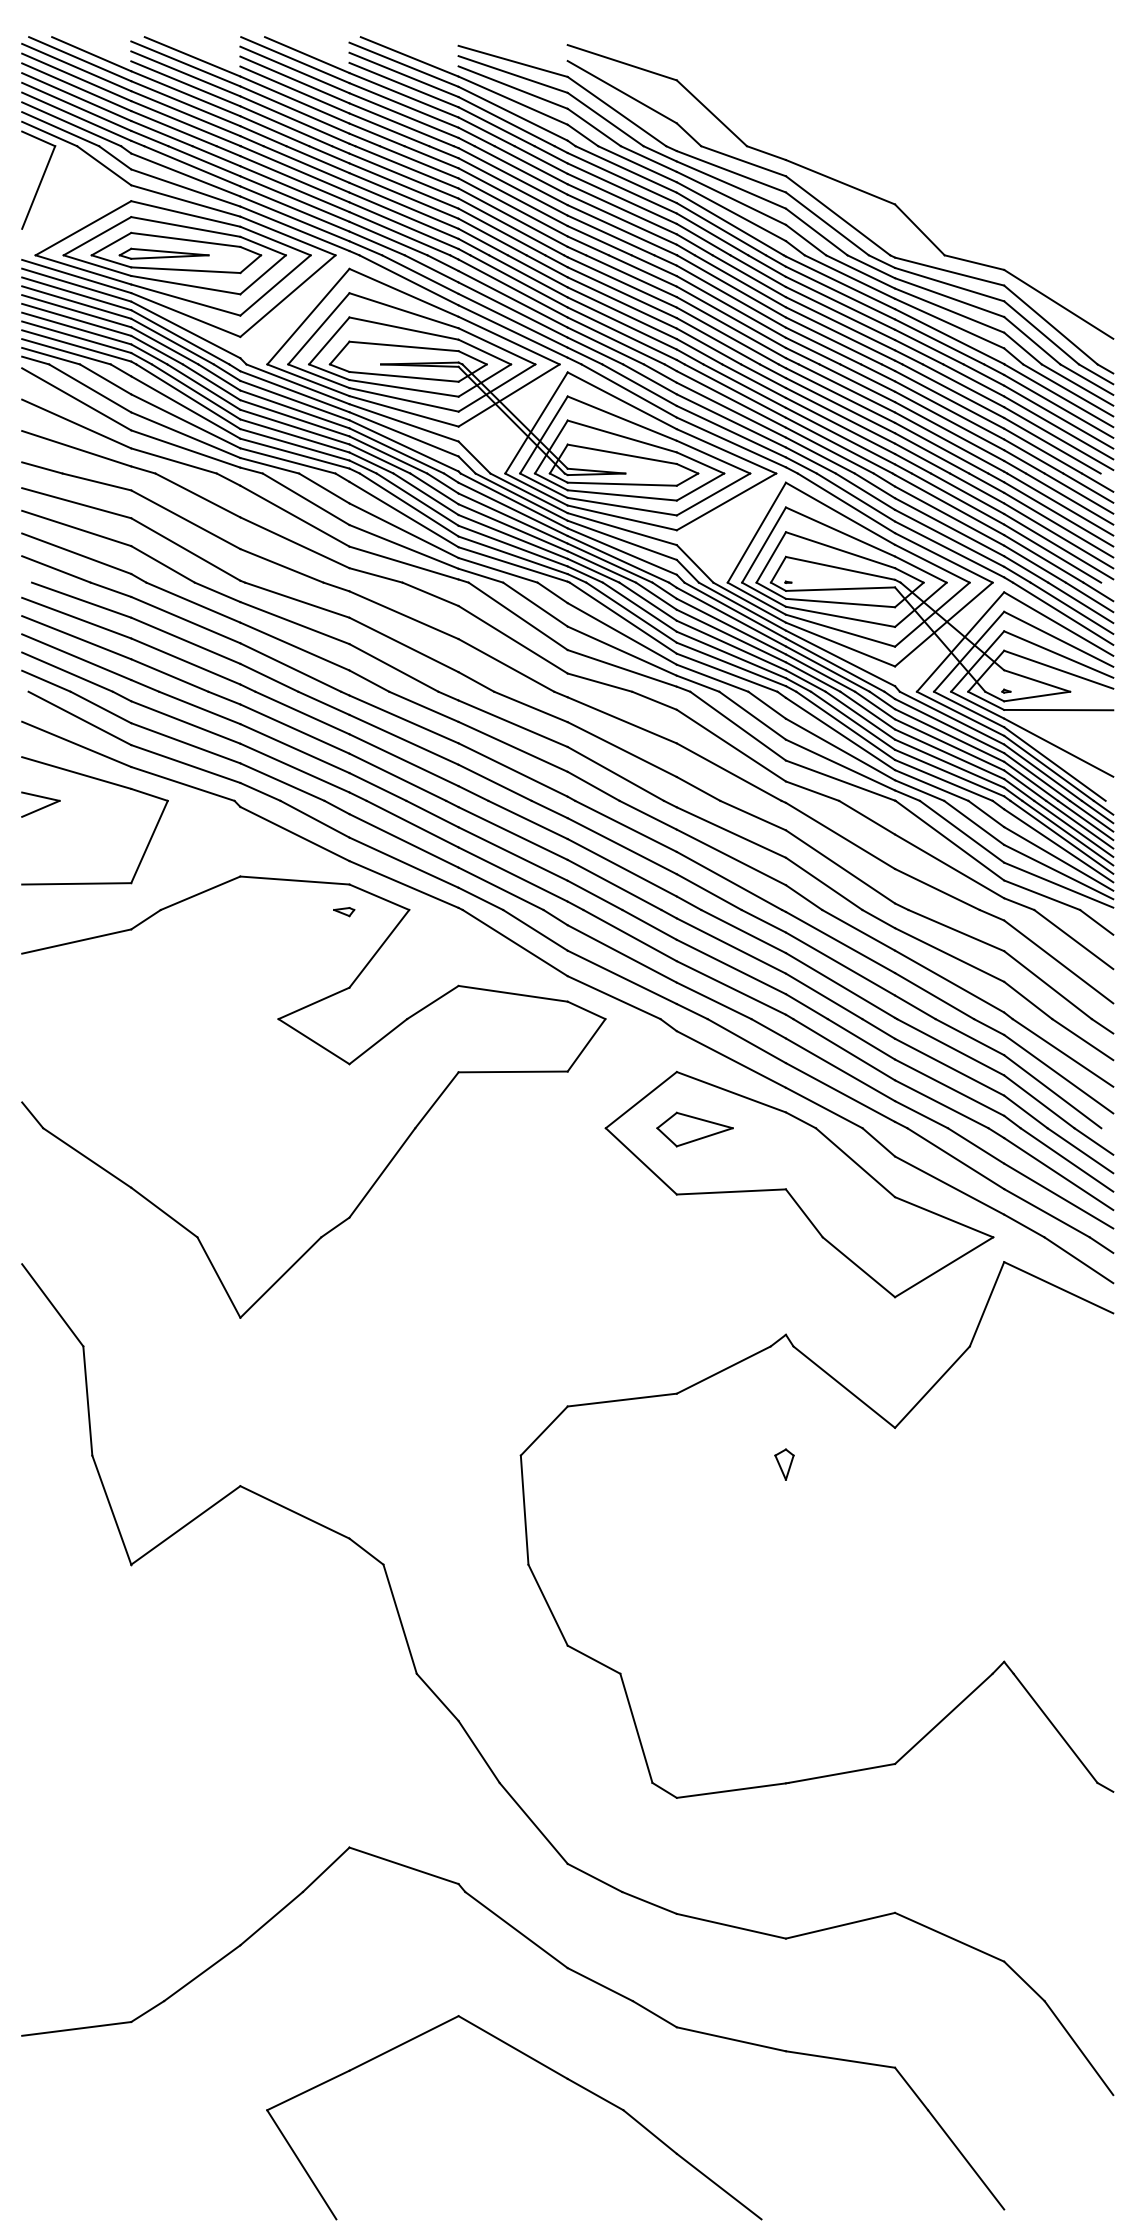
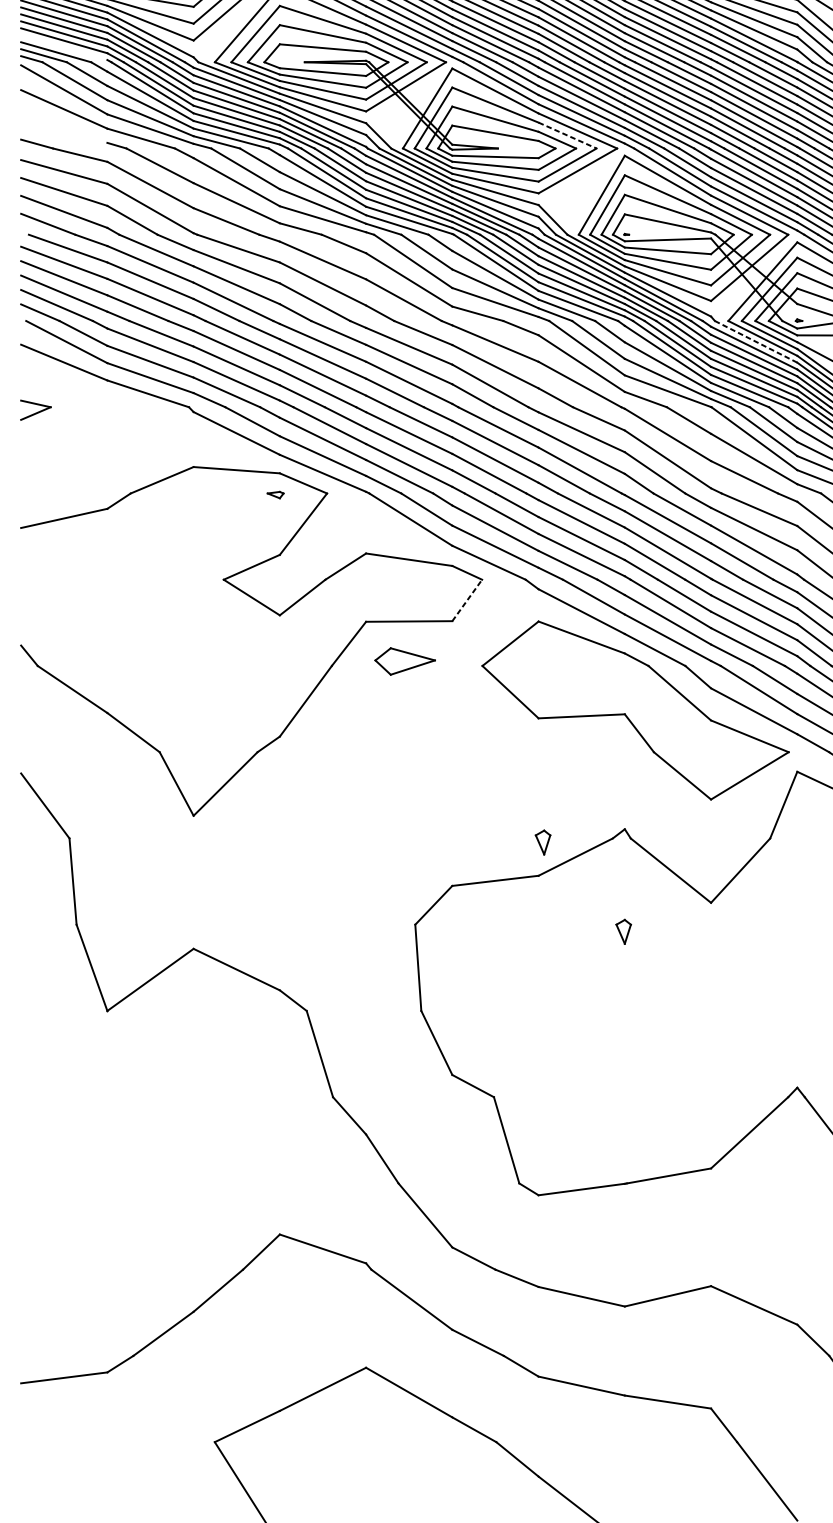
line: (76, 345) -> (64, 47), removed
line: (76, 448) -> (64, 128), removed
line: (713, 457) -> (567, 135), solid -> dashed
line: (951, 717) -> (755, 341), solid -> dashed
part: (104, 782) -> (86, 392), removed
line: (586, 1044) -> (467, 599), solid -> dashed
part: (694, 1129) -> (404, 661), moved
part: (682, 1351) -> (543, 842), added

